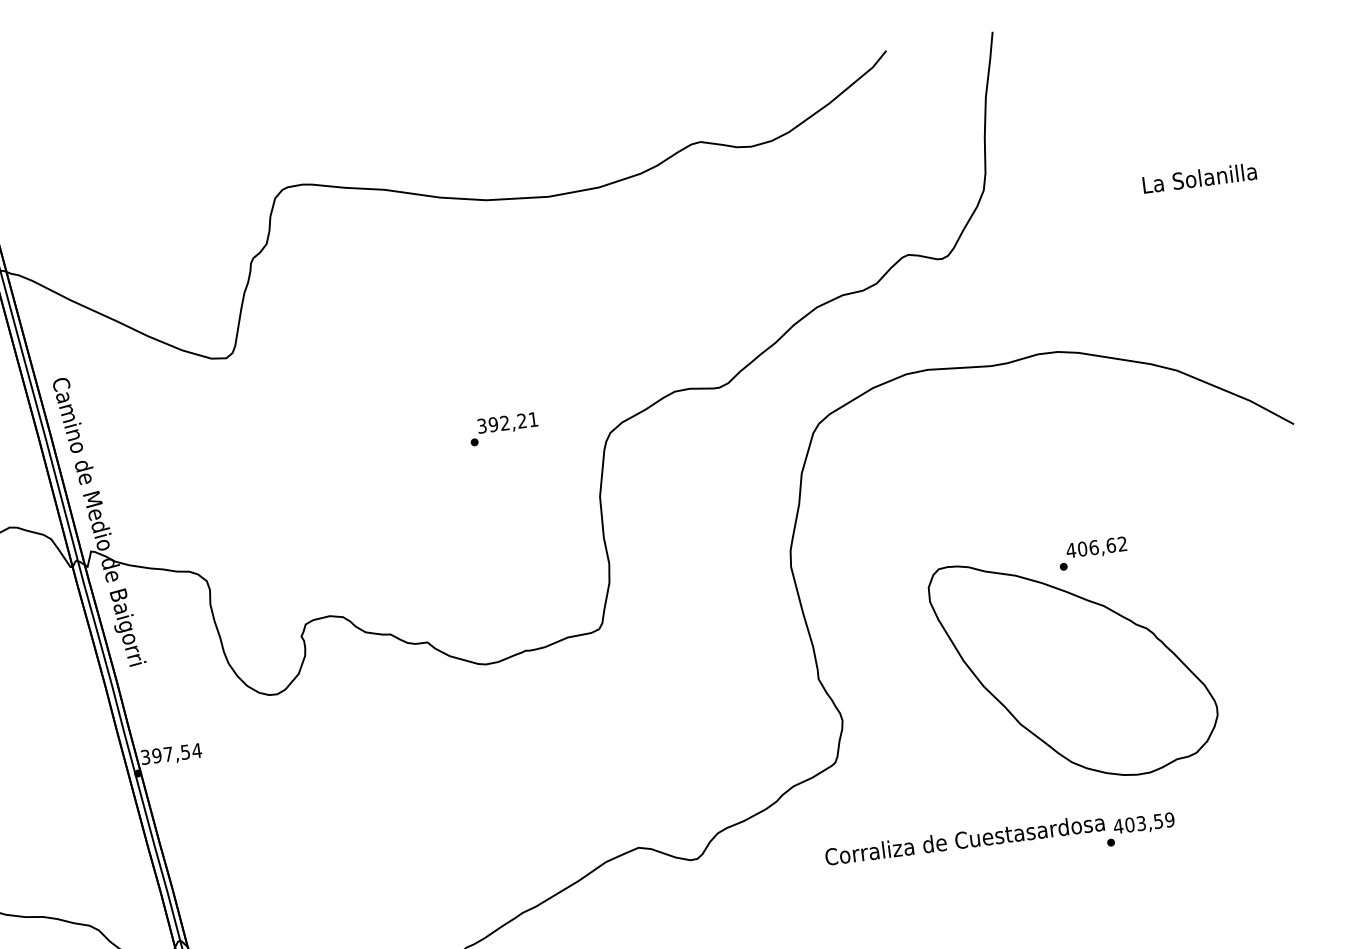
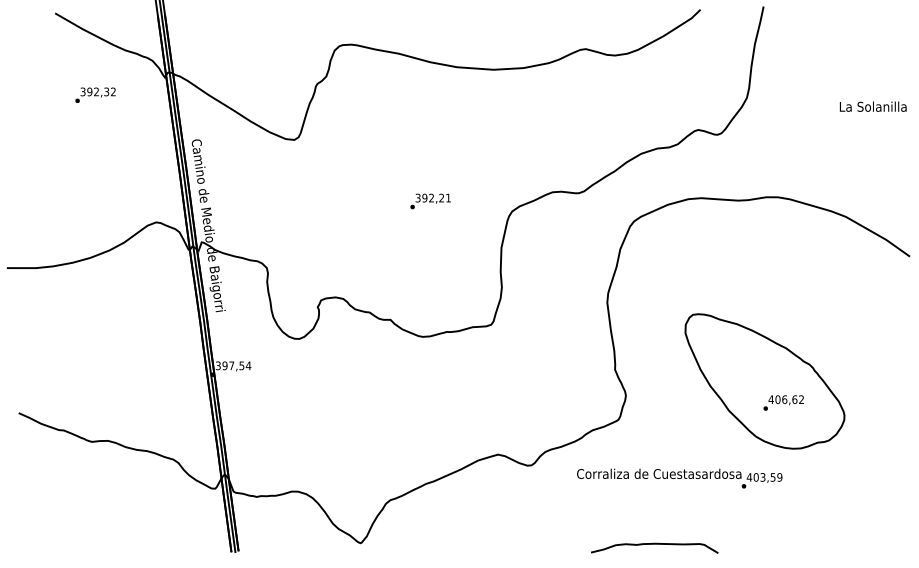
text: (503, 429) -> (430, 201), moved
text: (1092, 552) -> (783, 402), moved
text: (1000, 843) -> (679, 478), moved

